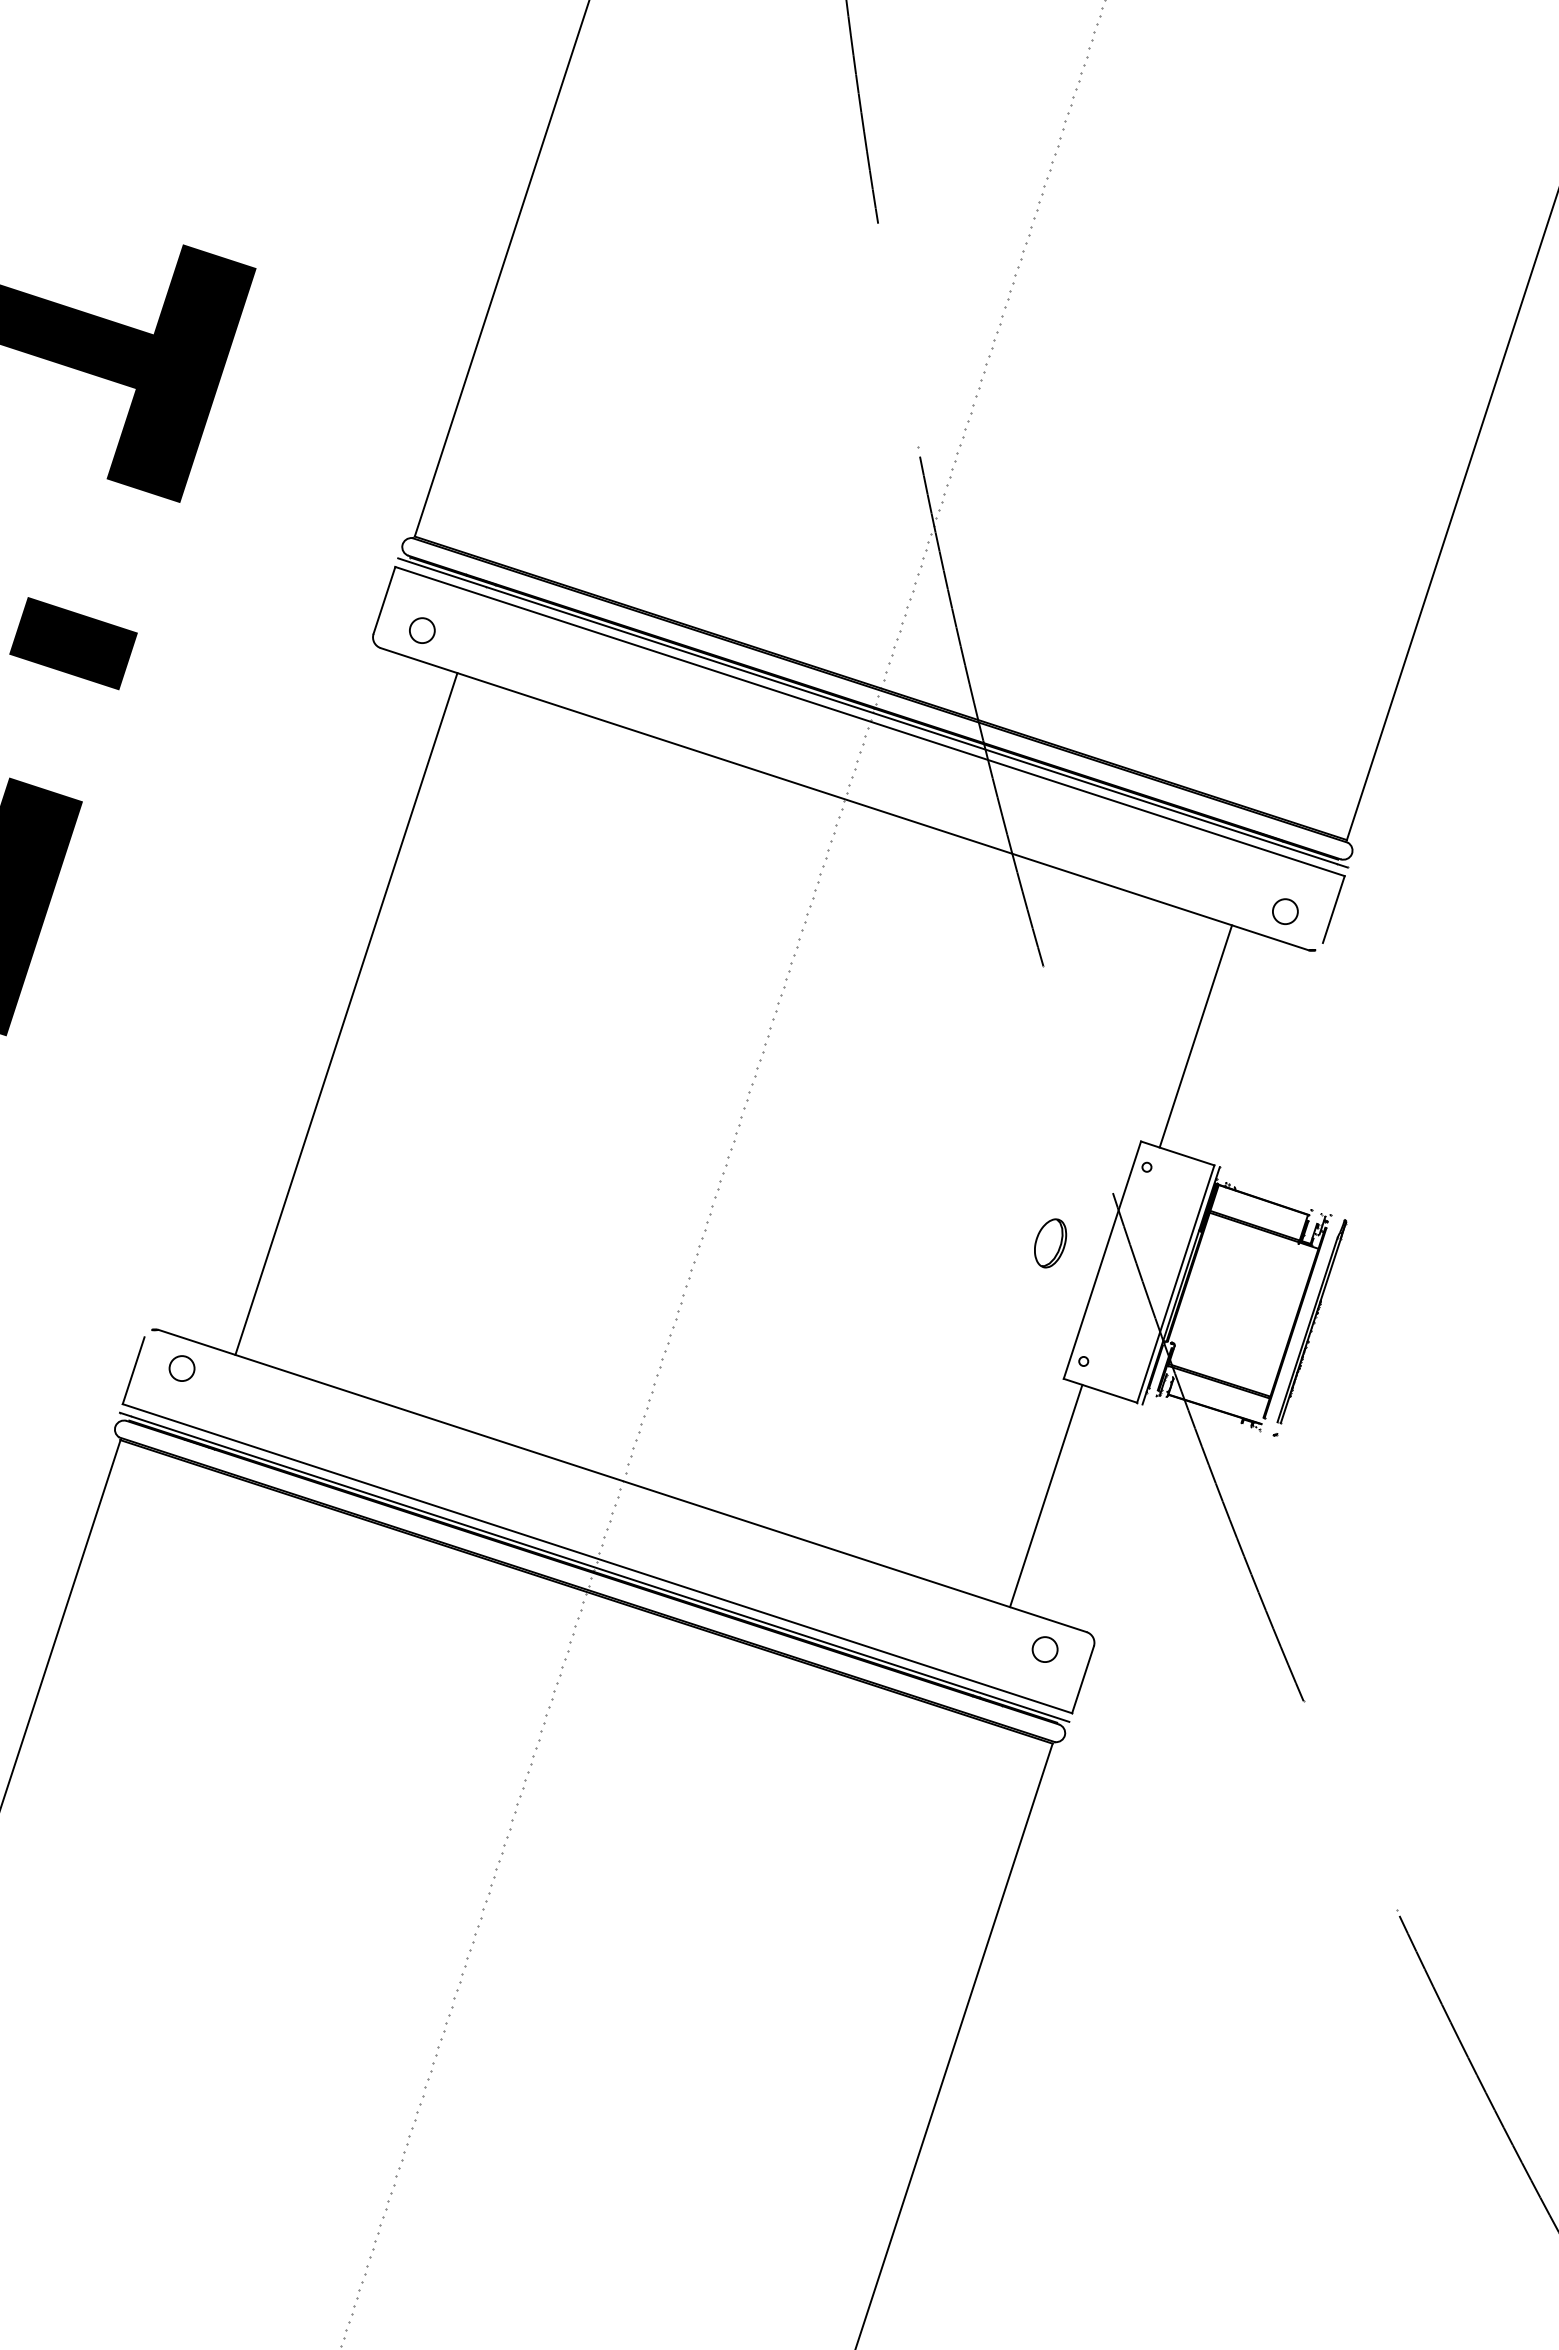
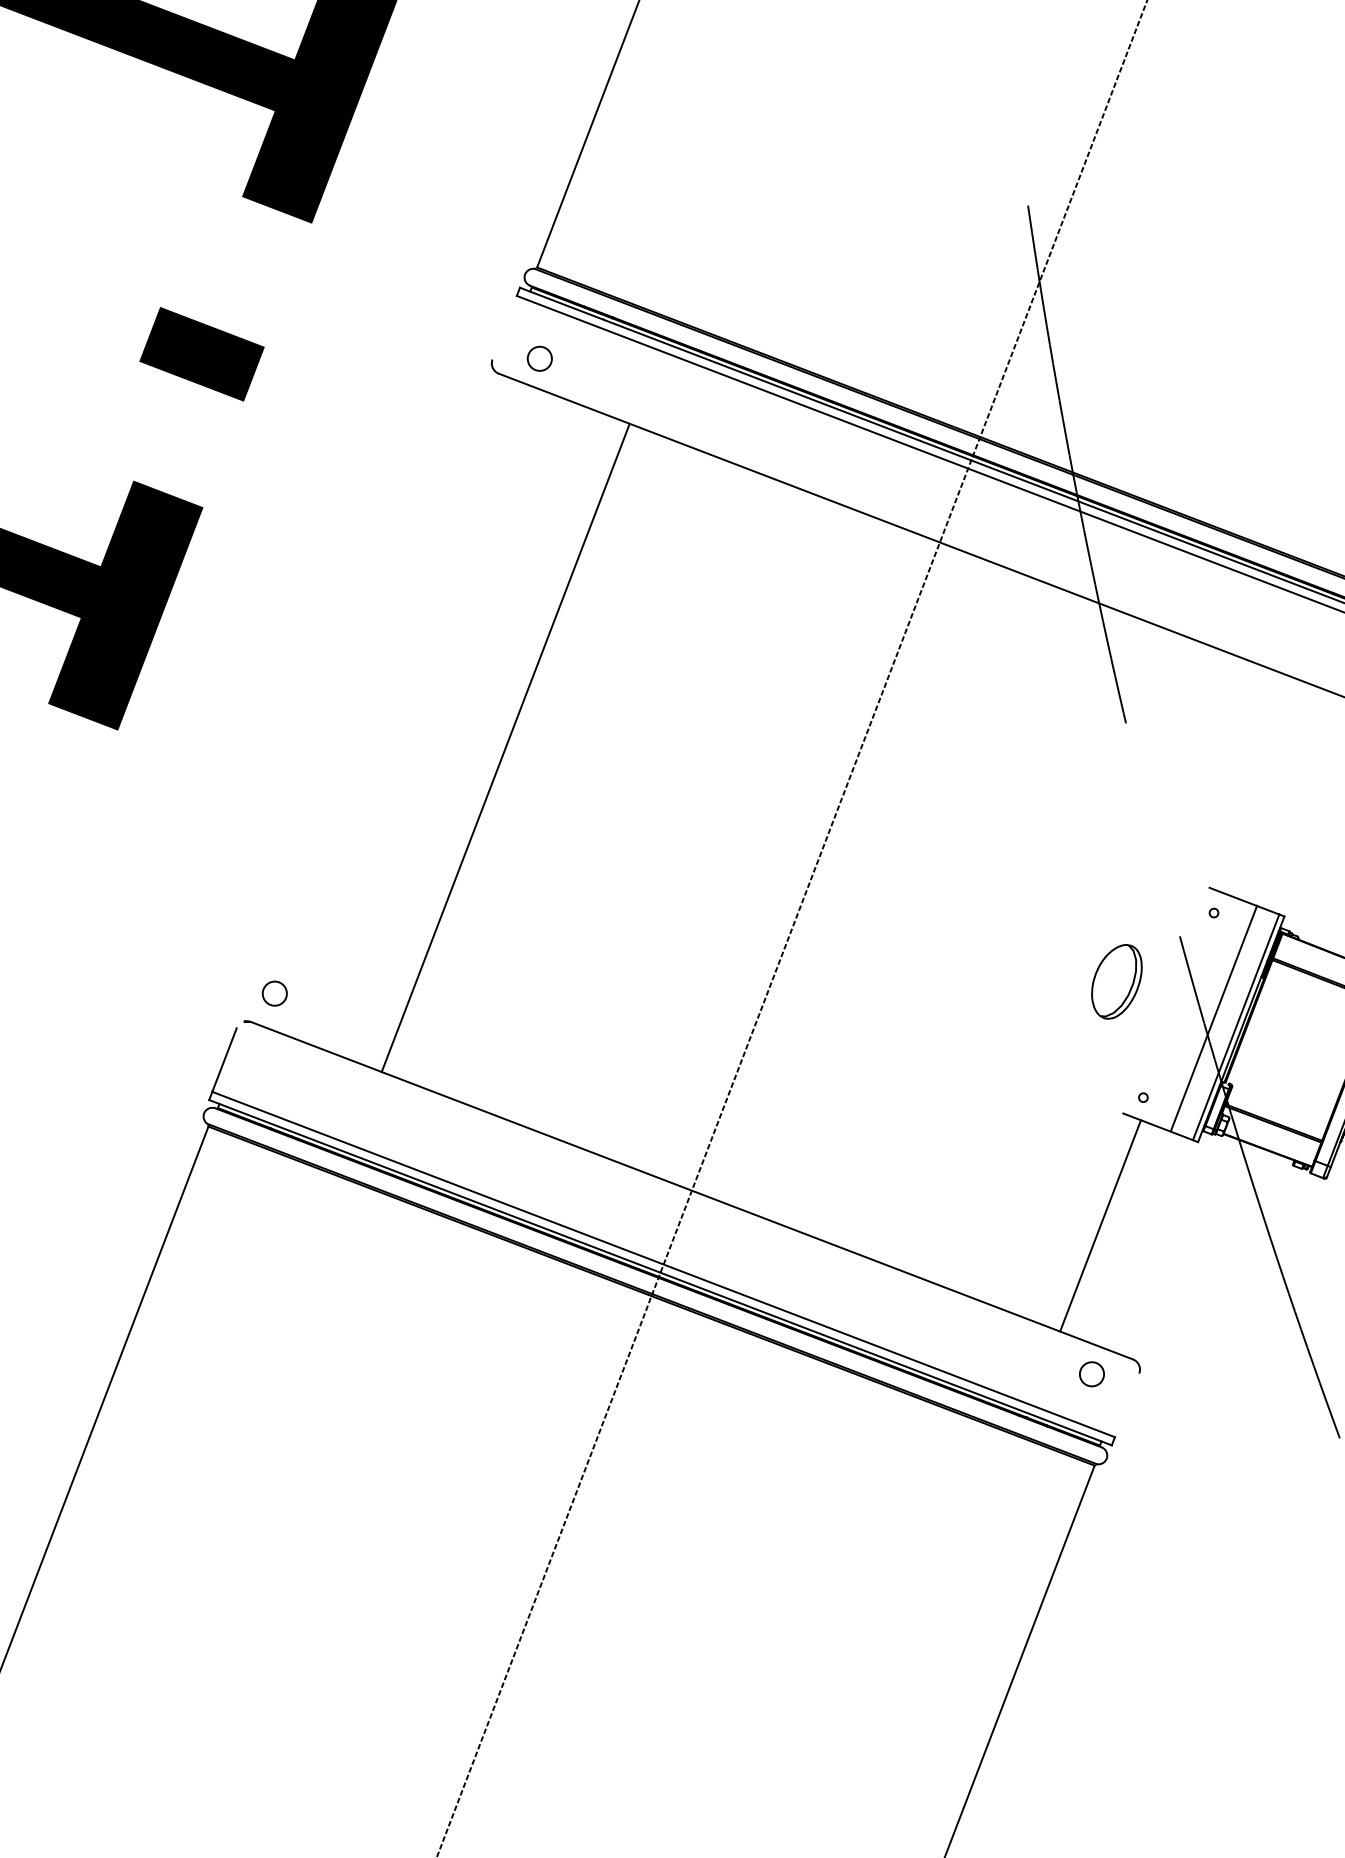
line: (384, 599) -> (504, 326), removed
line: (346, 1013) -> (505, 747), moved
line: (1195, 1036) -> (1267, 789), removed
part: (1050, 1243) -> (1117, 981), size x1.6
line: (1102, 1259) -> (1214, 1017), moved
circle: (181, 1368) -> (274, 993), moved
line: (1082, 1679) -> (1126, 1405), removed

